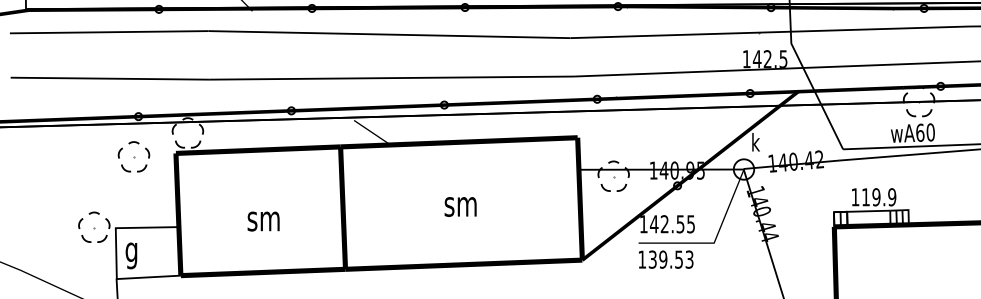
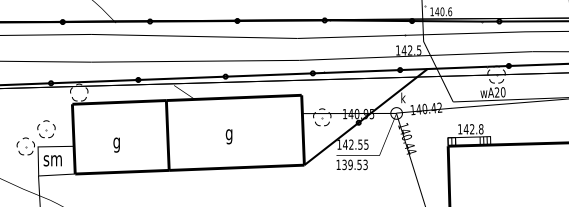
text: (918, 132) -> (496, 92), wA60 -> wA20
part: (134, 157) -> (46, 129), moved
text: (878, 197) -> (473, 129), 119.9 -> 142.8
text: (459, 209) -> (234, 136), sm -> g
text: (263, 223) -> (122, 144), sm -> g
text: (141, 255) -> (52, 162), g -> sm

